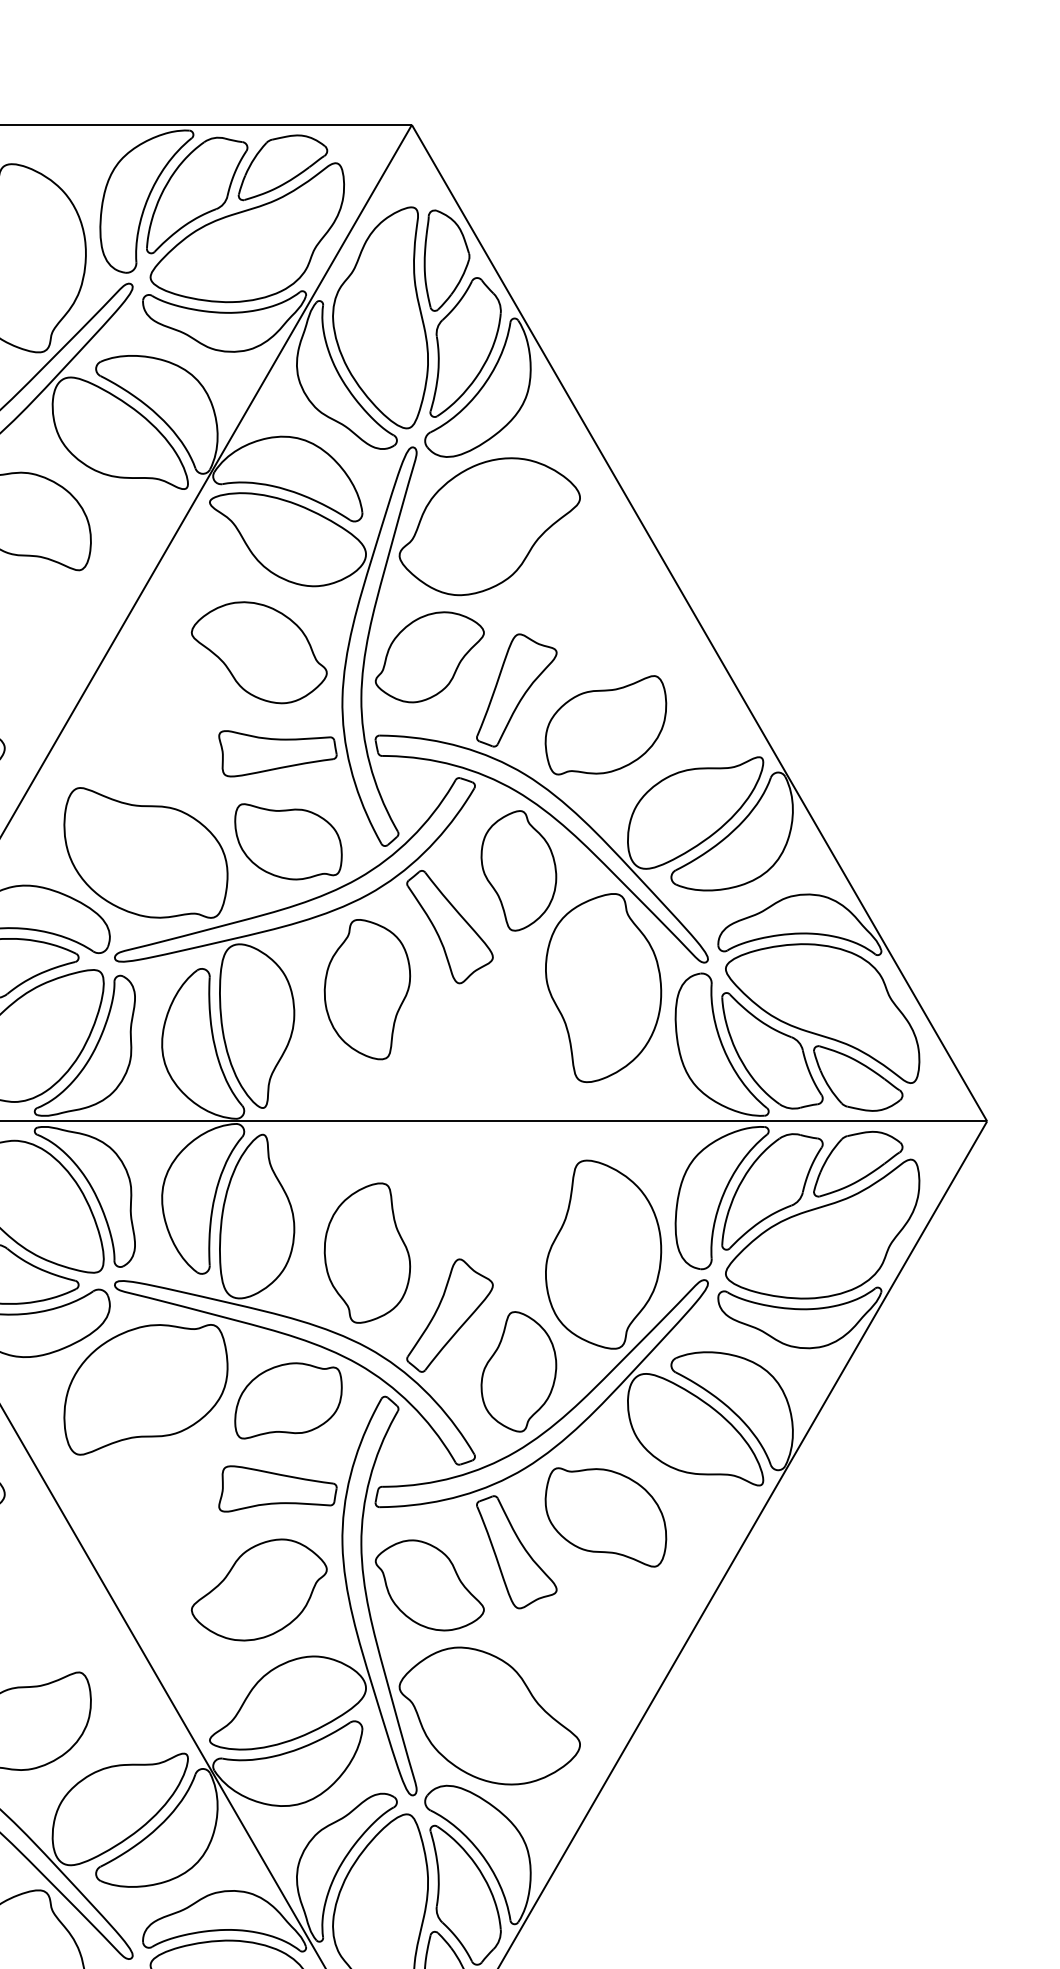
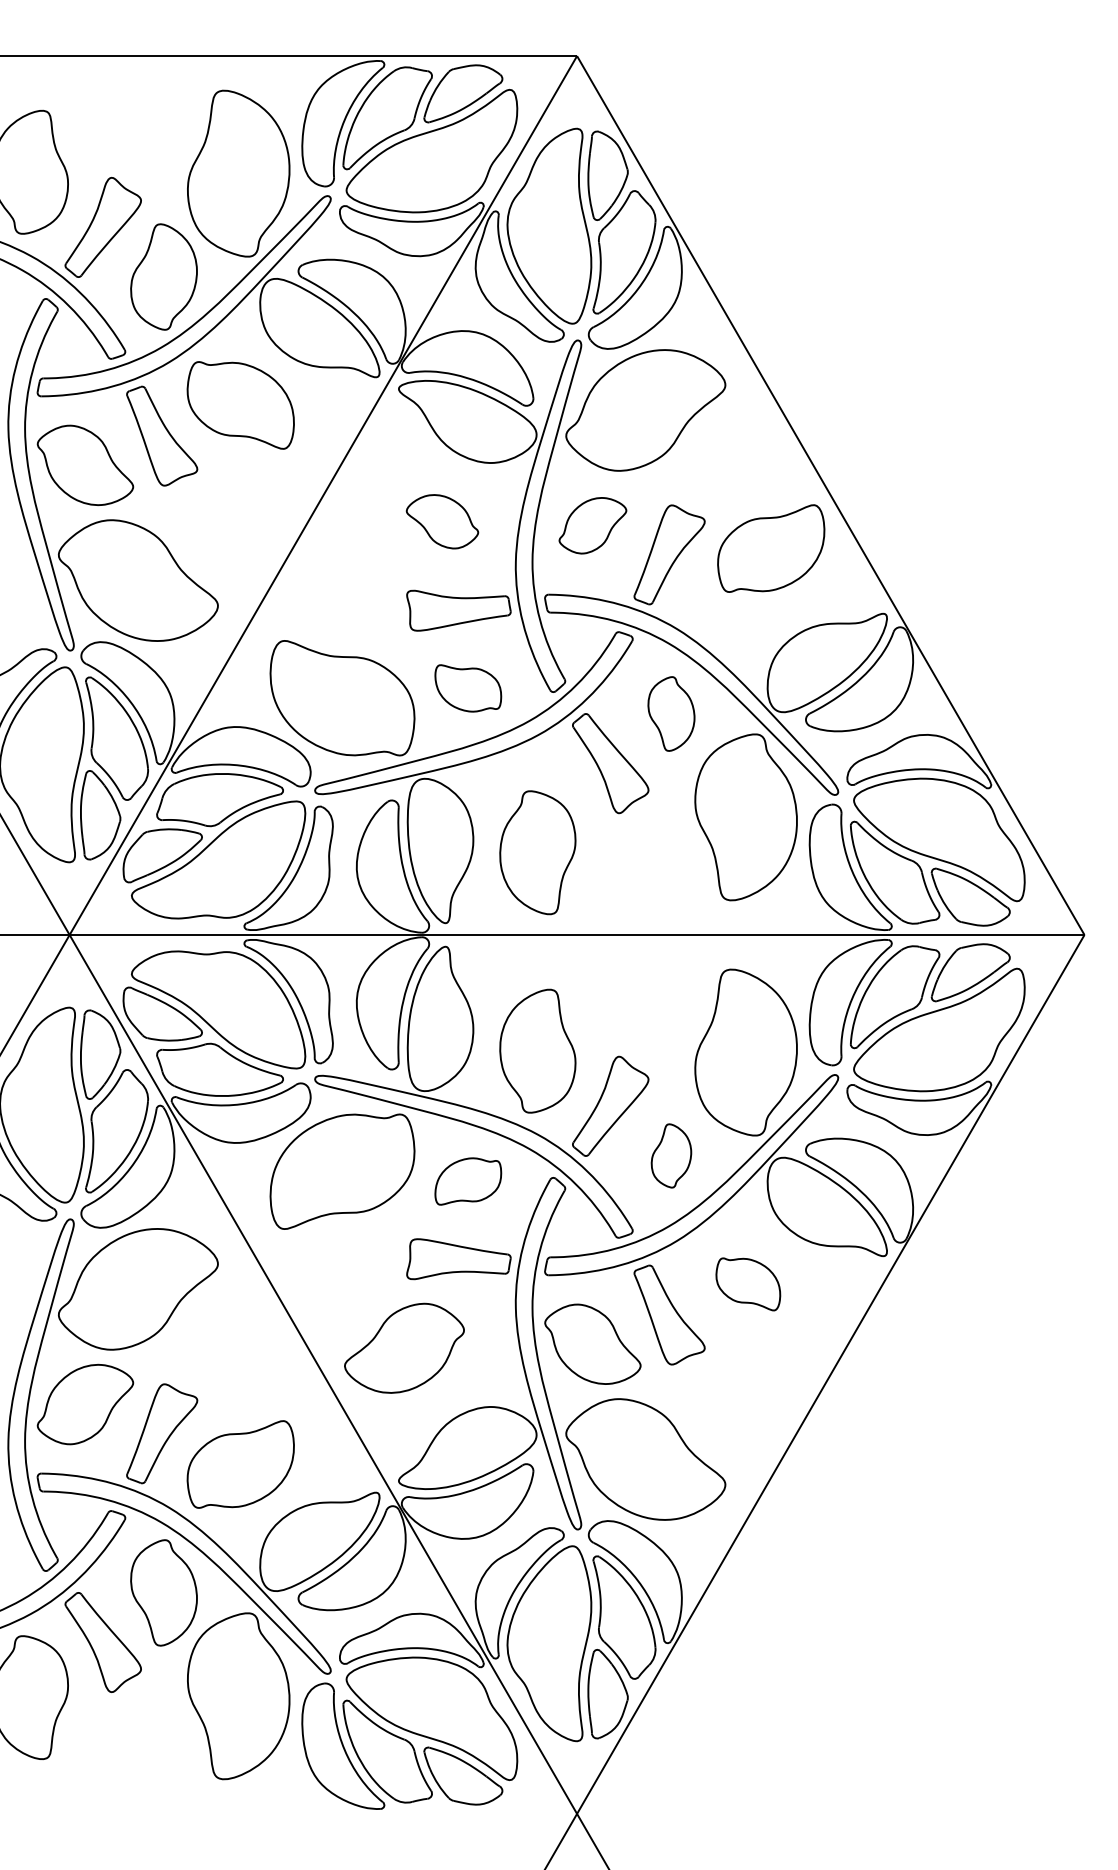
part: (259, 652) -> (442, 521), size x0.6
part: (429, 657) -> (592, 525), size x0.7
part: (606, 725) -> (771, 548), moved
part: (288, 841) -> (468, 688), size x0.7
part: (518, 870) -> (671, 713), size x0.7
part: (367, 989) -> (537, 852), moved
part: (518, 1371) -> (671, 1155), size x0.6
part: (288, 1400) -> (468, 1181), size x0.7
part: (606, 1517) -> (748, 1284), size x0.6
part: (259, 1589) -> (404, 1347), moved

